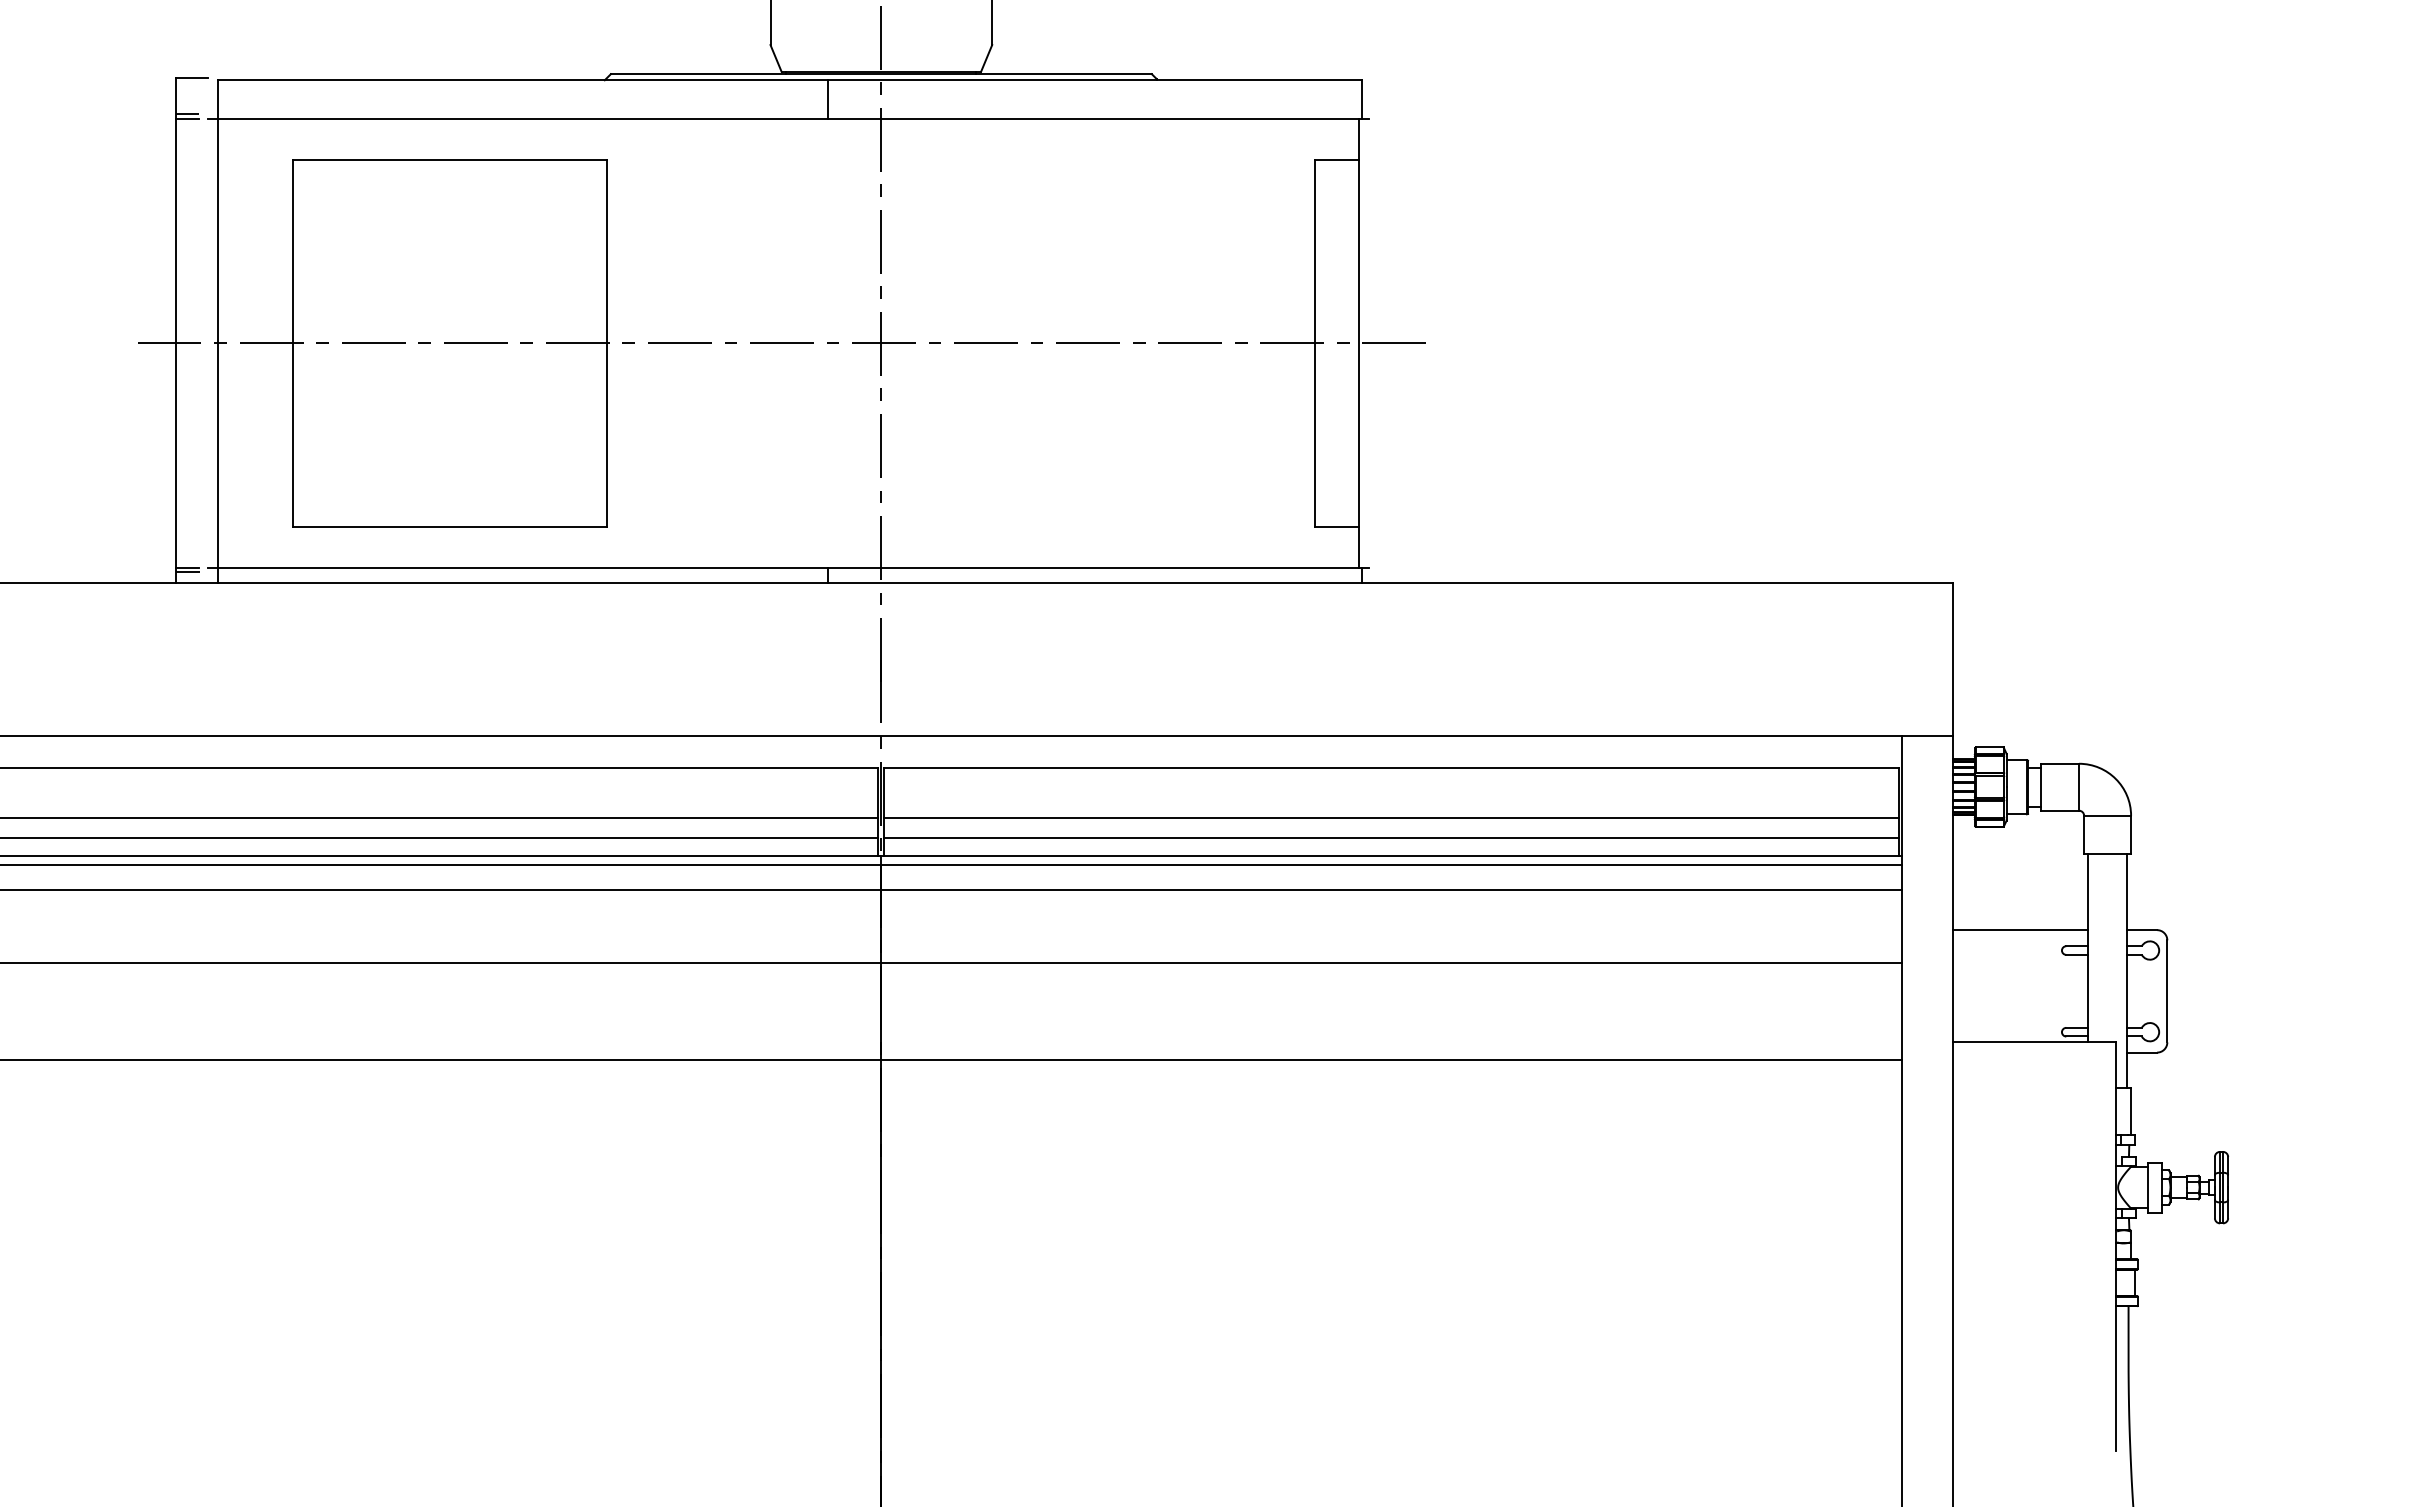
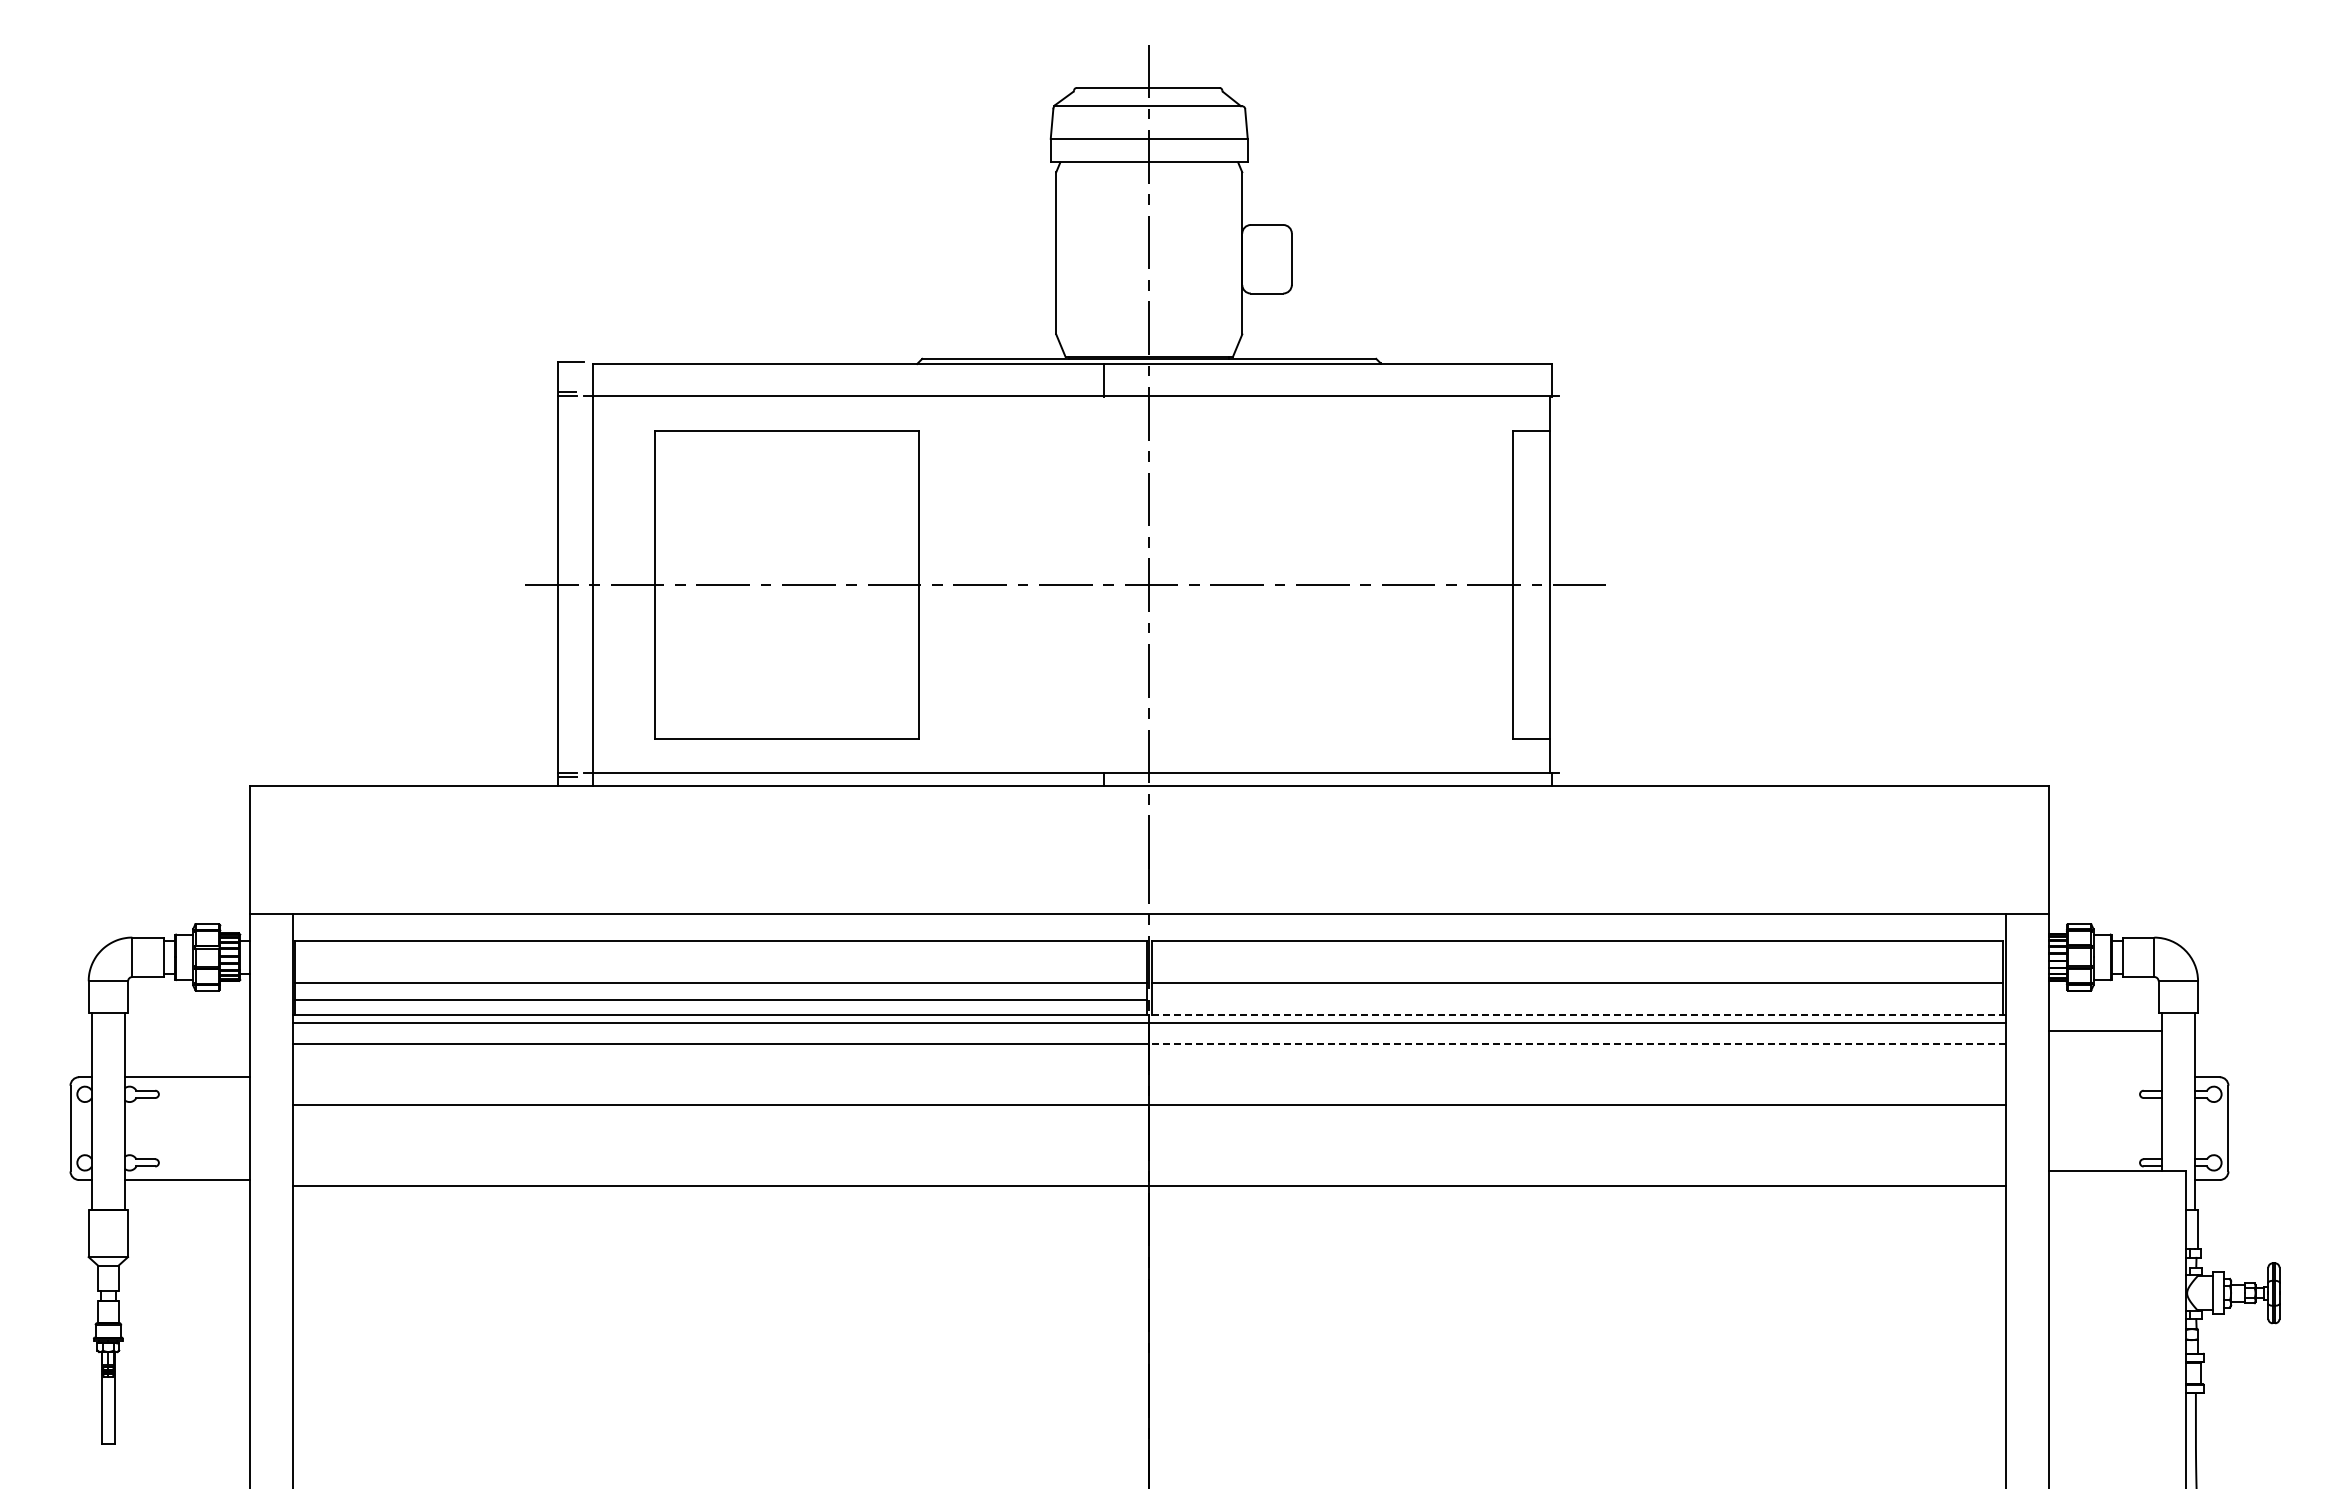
line: (1391, 838) -> (1577, 1000), removed
line: (1391, 855) -> (1577, 1014), solid -> dashed
line: (1391, 889) -> (1577, 1043), solid -> dashed
line: (2020, 930) -> (2105, 1031), moved

